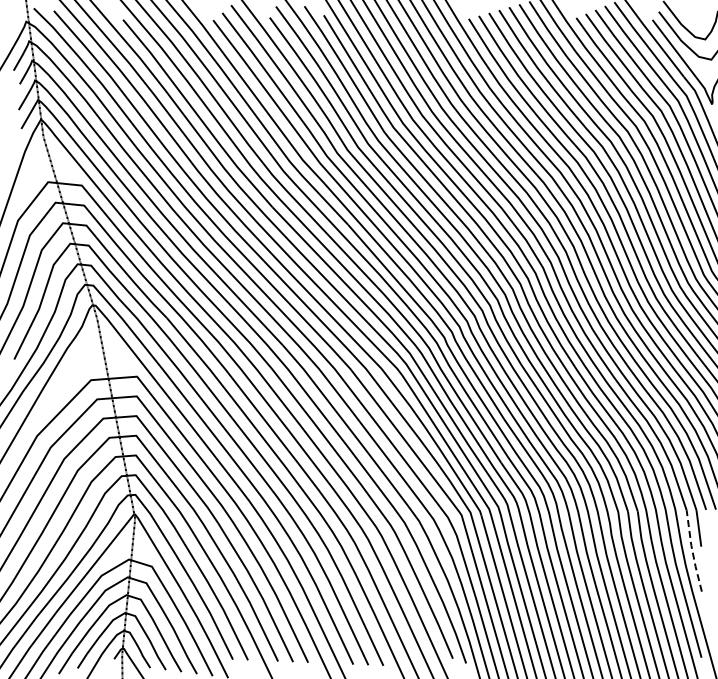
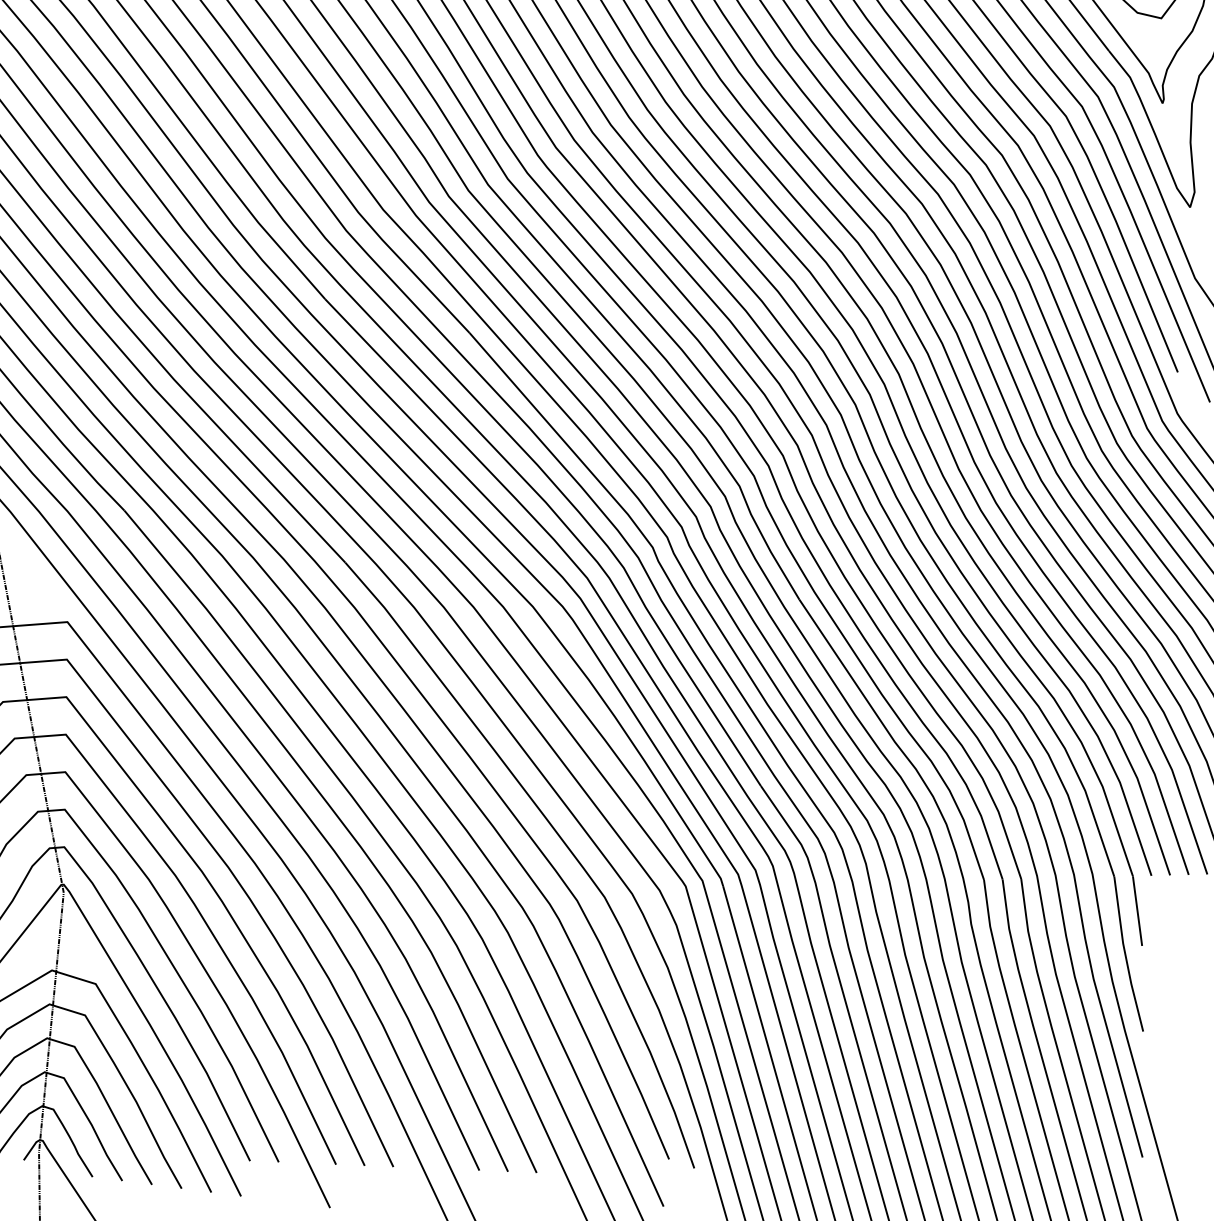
line: (692, 551) -> (1125, 955), dashed -> solid

